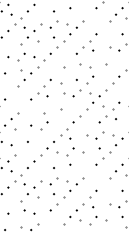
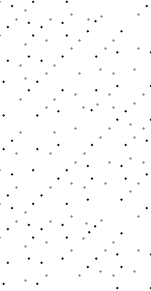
part: (75, 24) -> (94, 18), size x0.6
part: (72, 93) -> (90, 107), size x0.7
part: (73, 187) -> (91, 228), size x0.7

